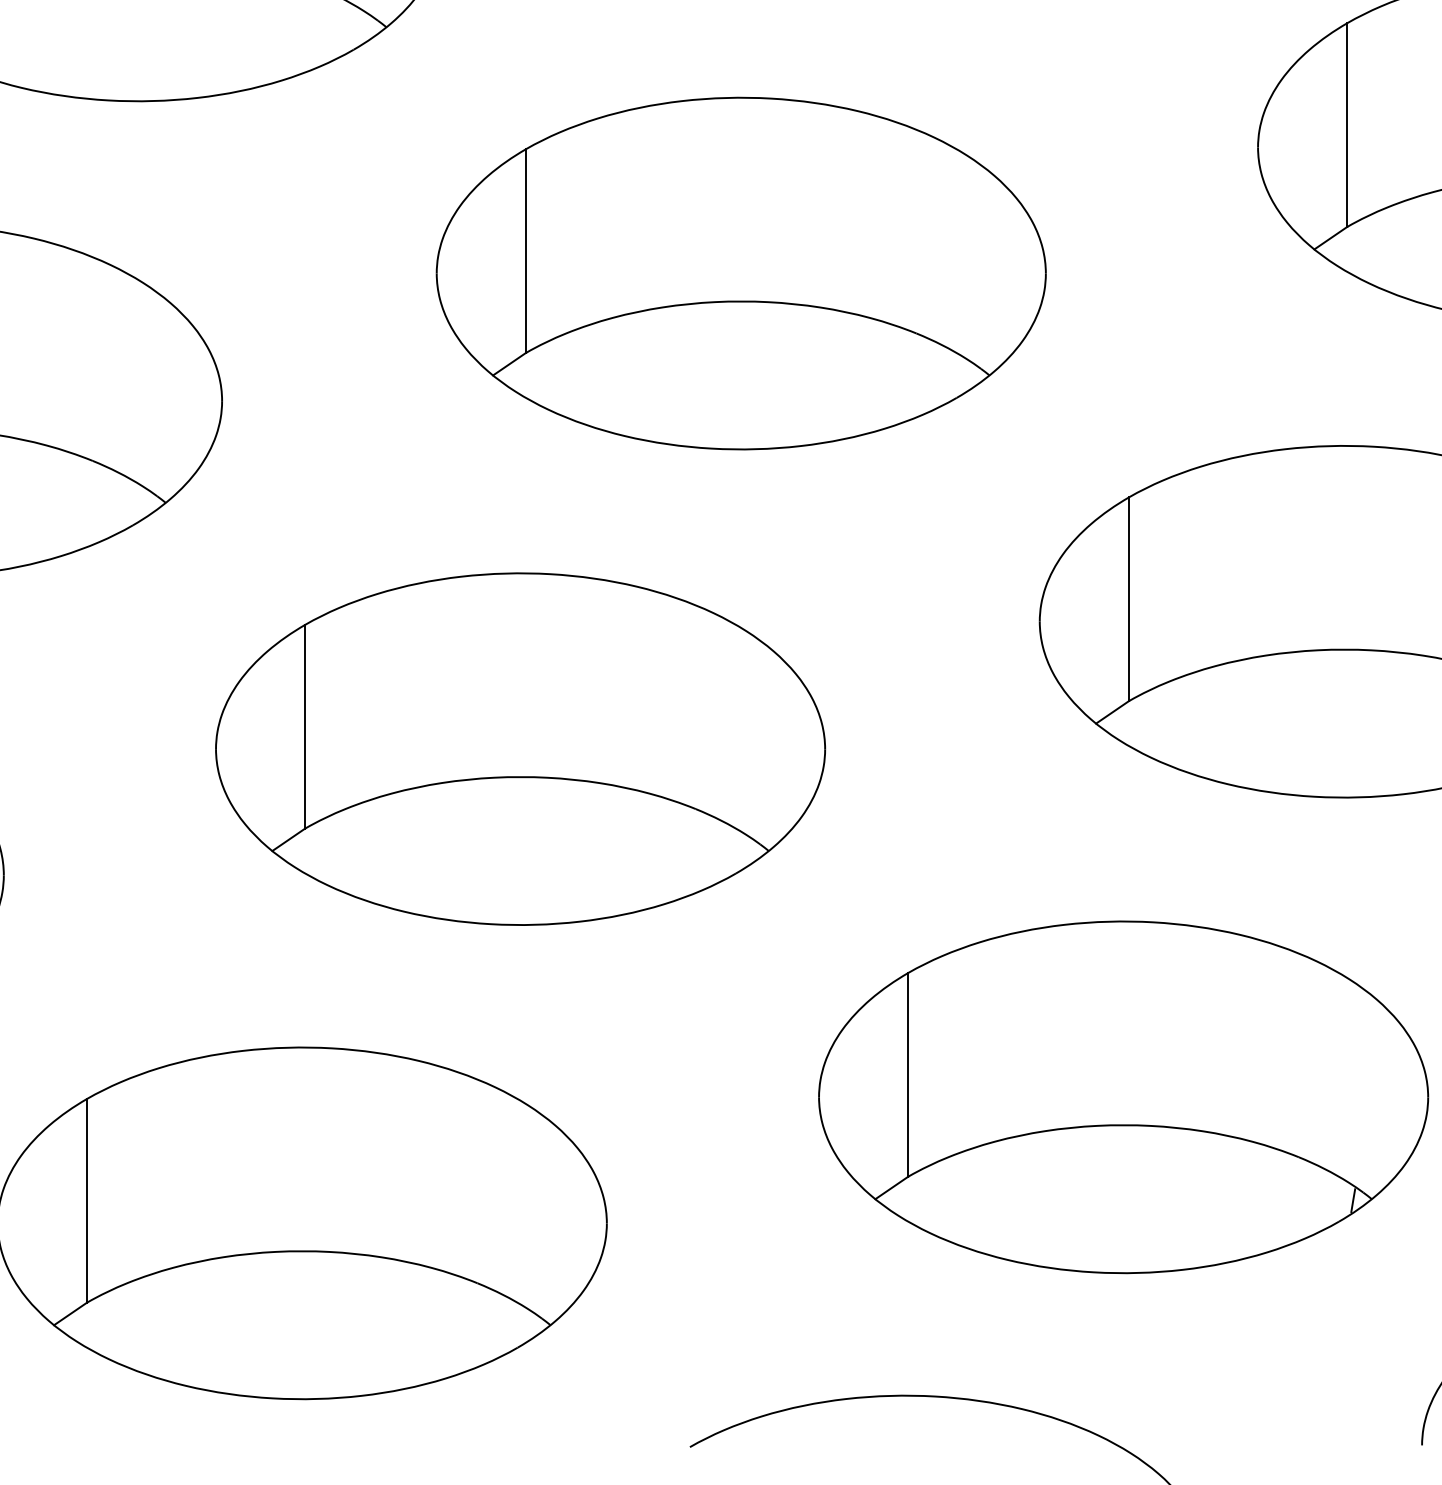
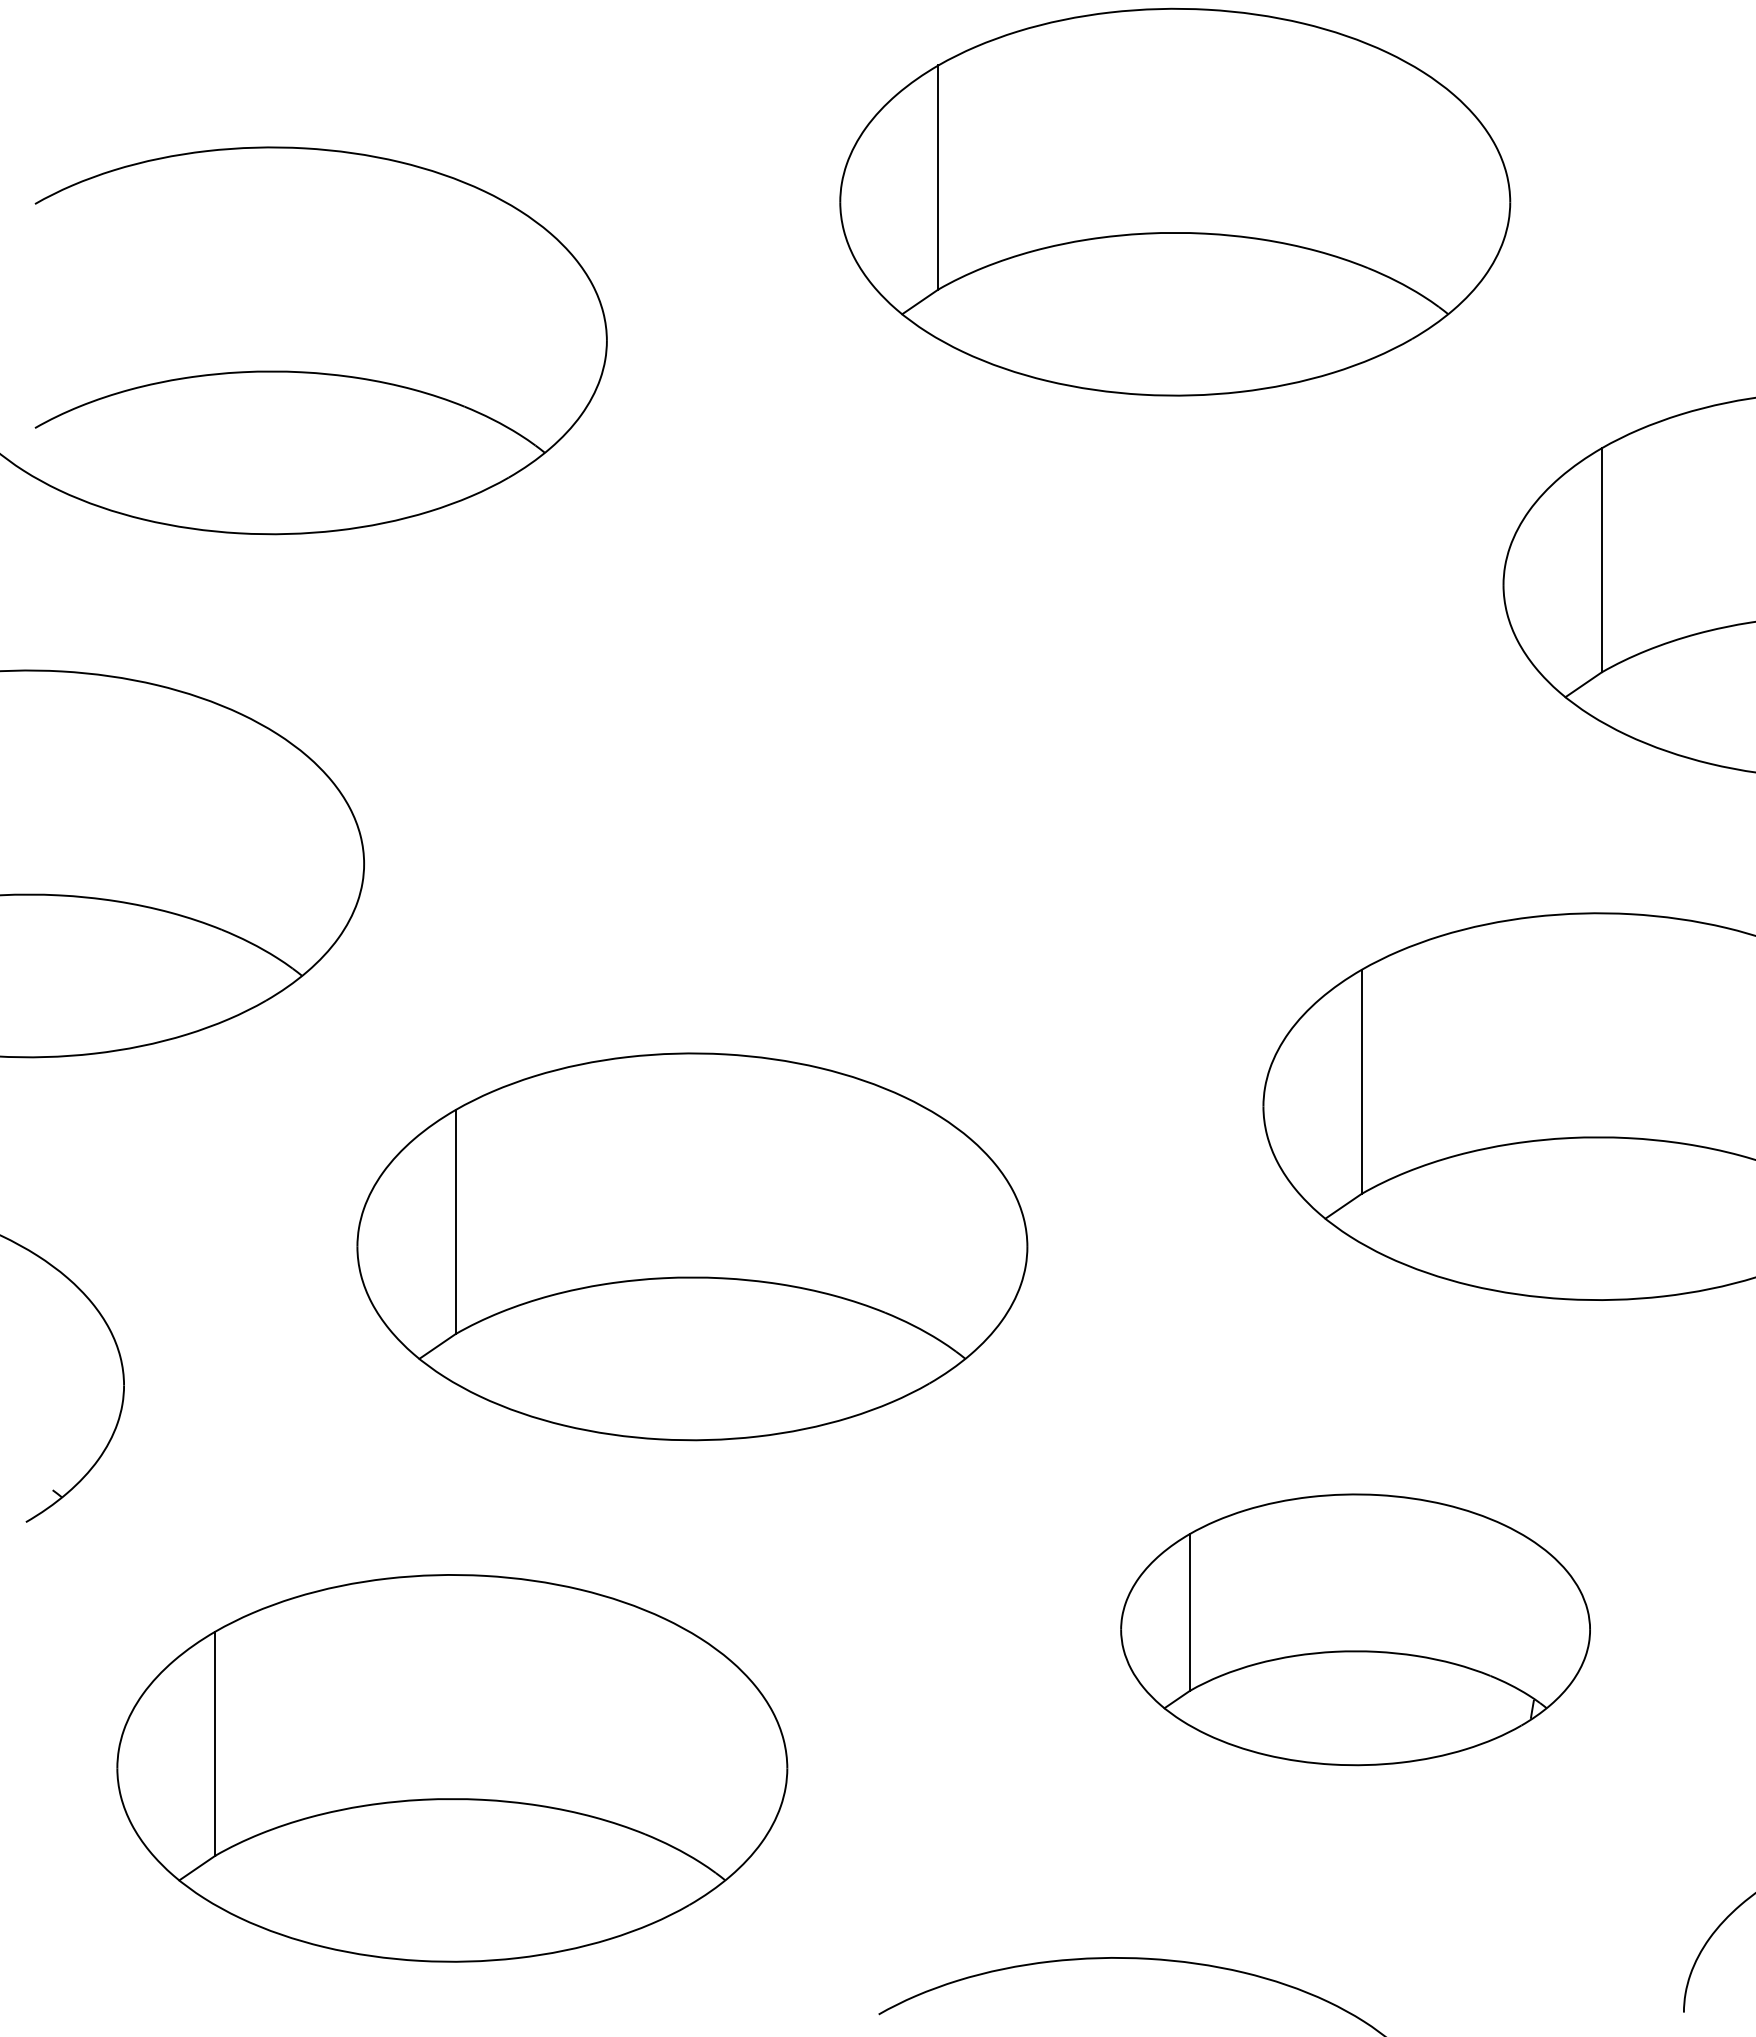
part: (741, 273) -> (935, 723), removed
part: (1123, 1097) -> (1355, 1629), size x0.7

